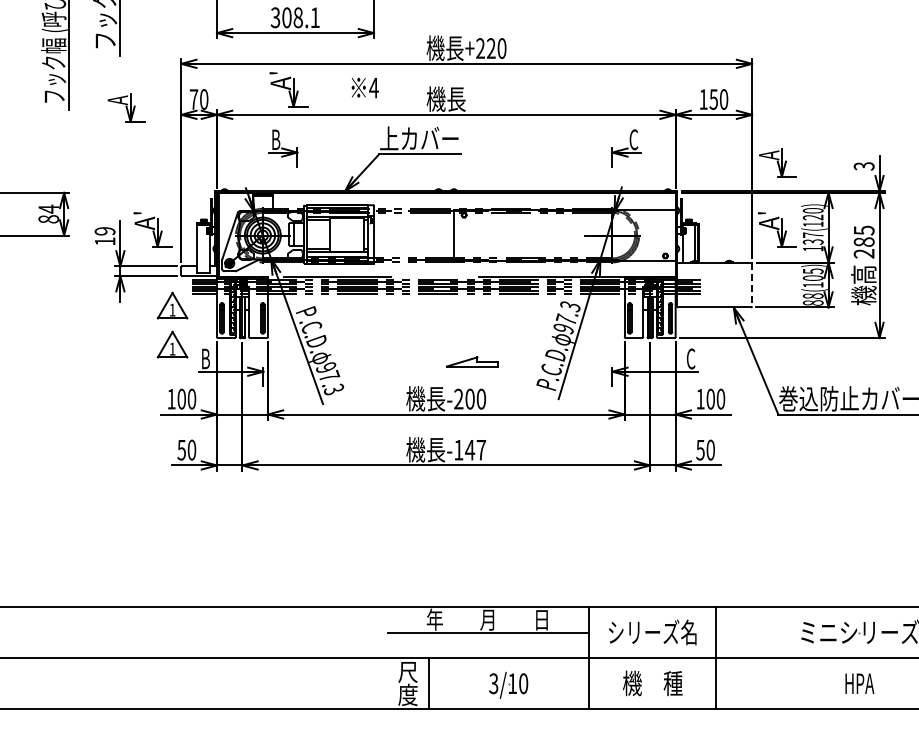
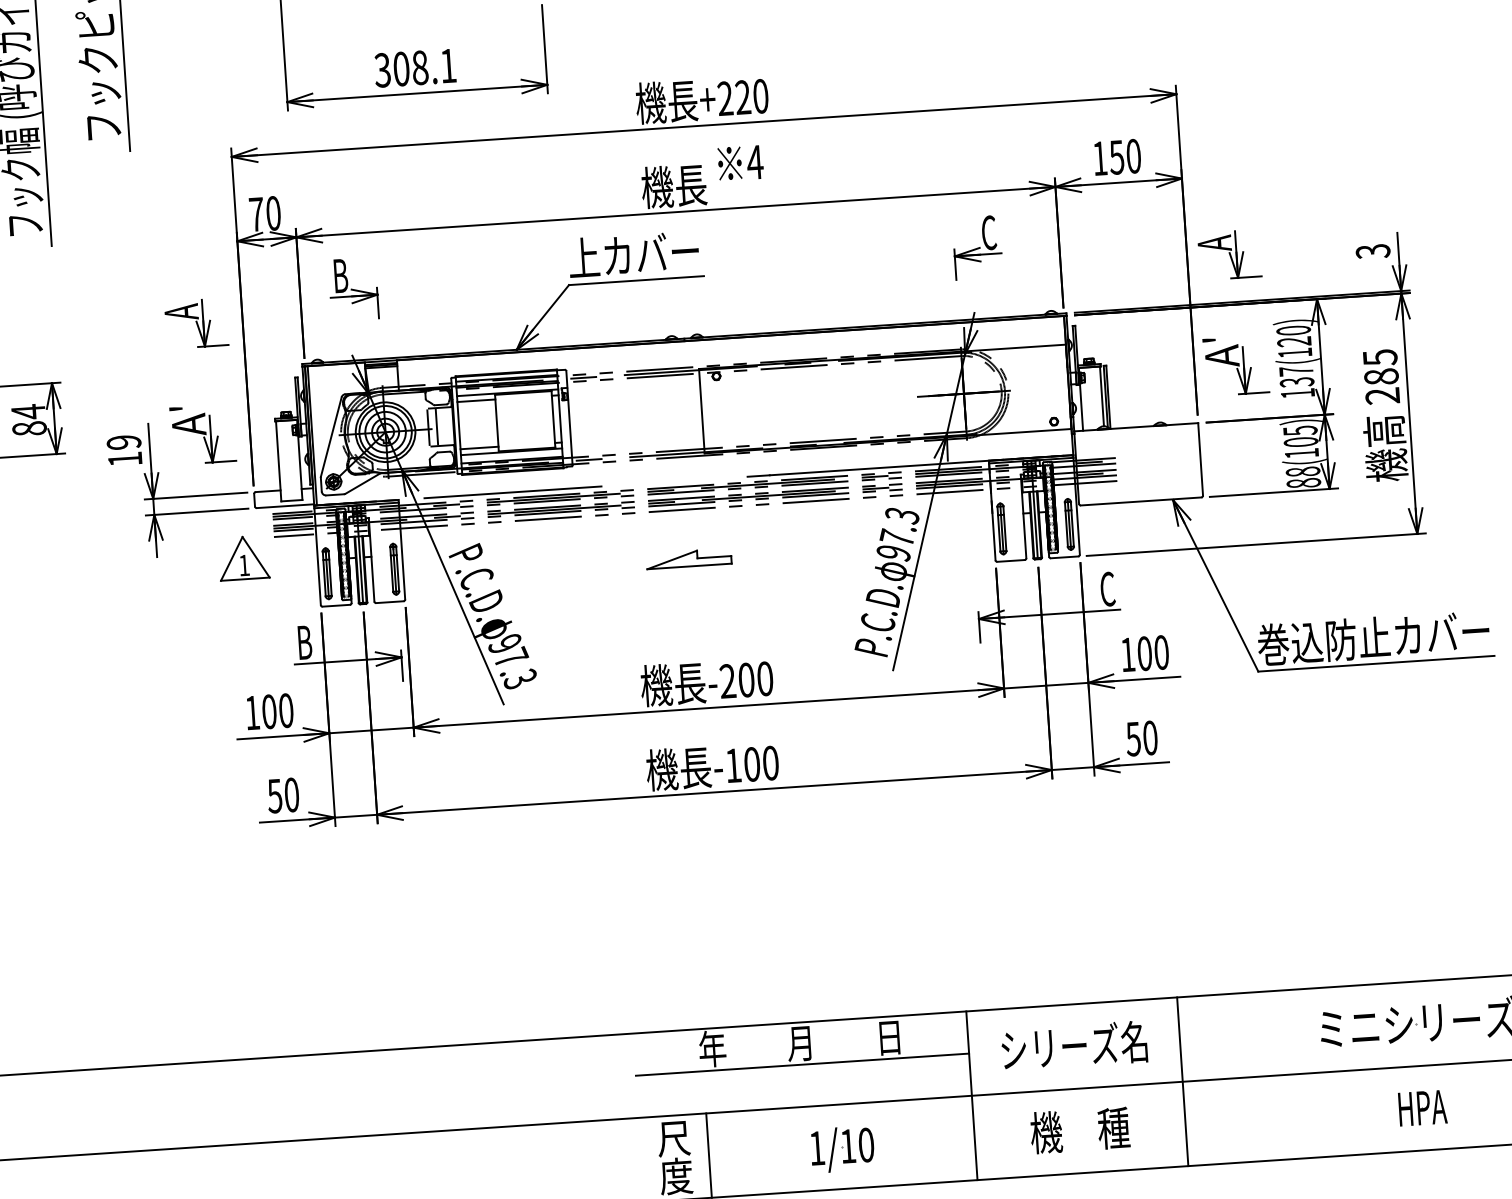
text: (364, 87) -> (739, 162), moved
part: (288, 89) -> (411, 187), removed
part: (126, 107) -> (196, 323), moved
part: (283, 148) -> (353, 289), moved
line: (752, 284) -> (1201, 459), dashed -> solid
part: (172, 344) -> (248, 622), removed
part: (471, 361) -> (687, 558), moved
text: (475, 449) -> (761, 762), -147 -> -100
text: (493, 683) -> (816, 1148), 3/10 -> 1/10

